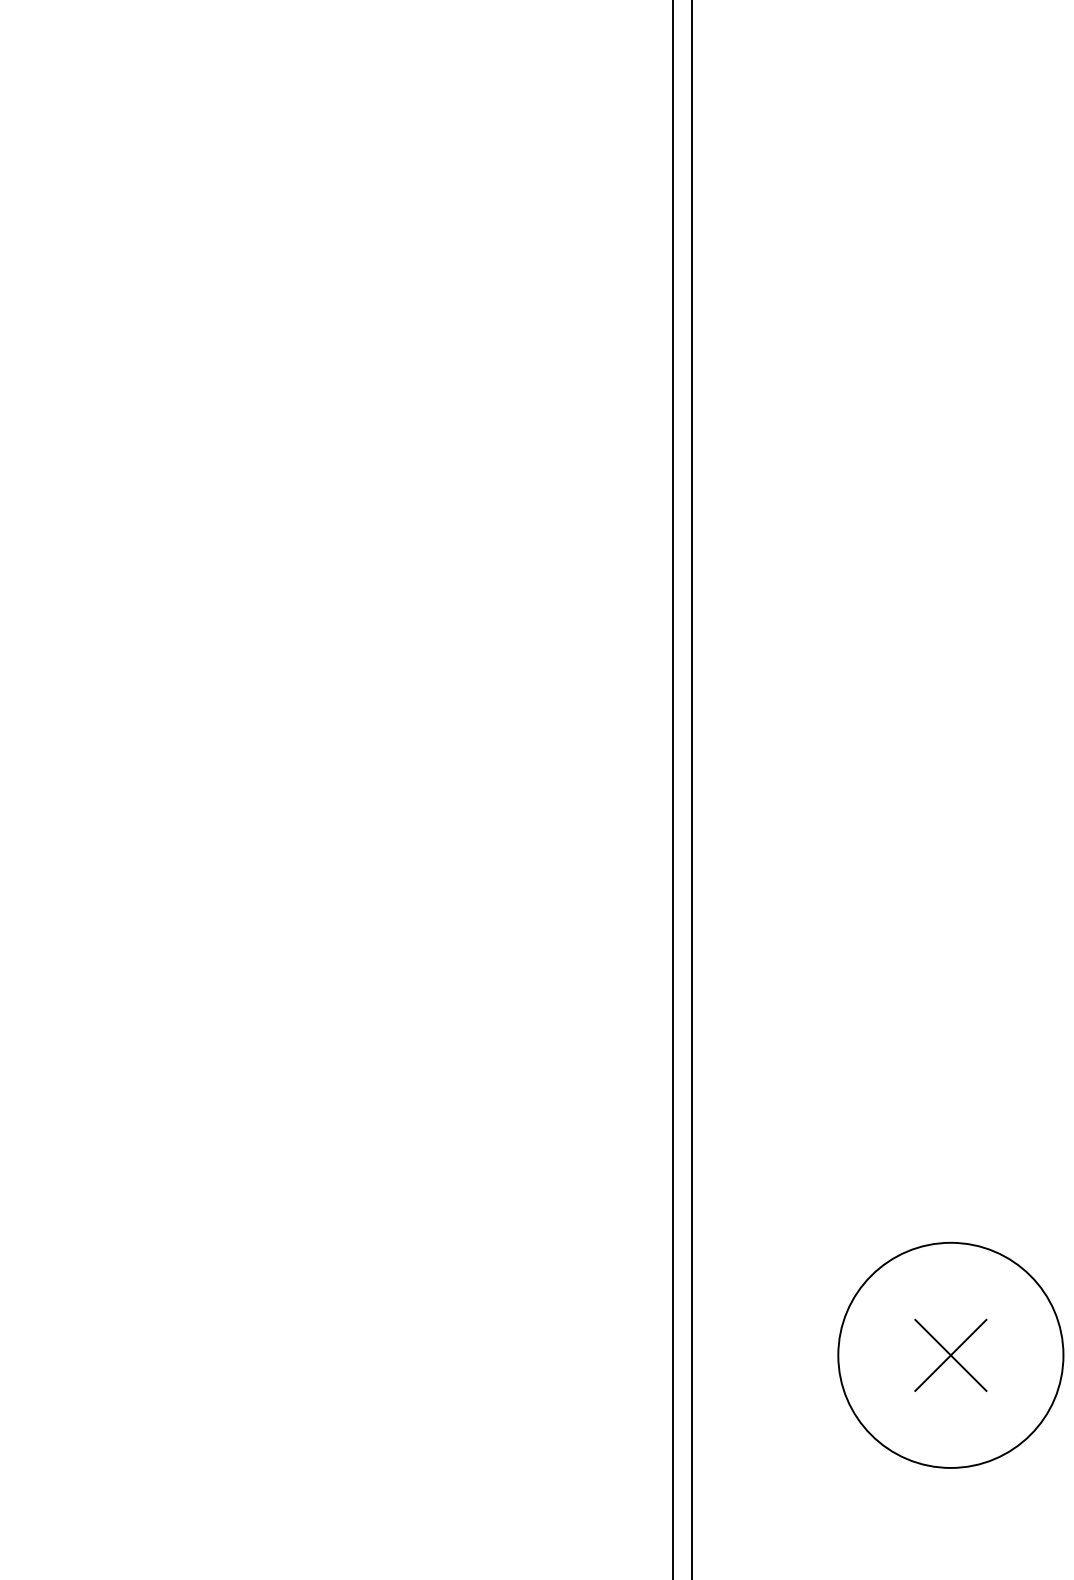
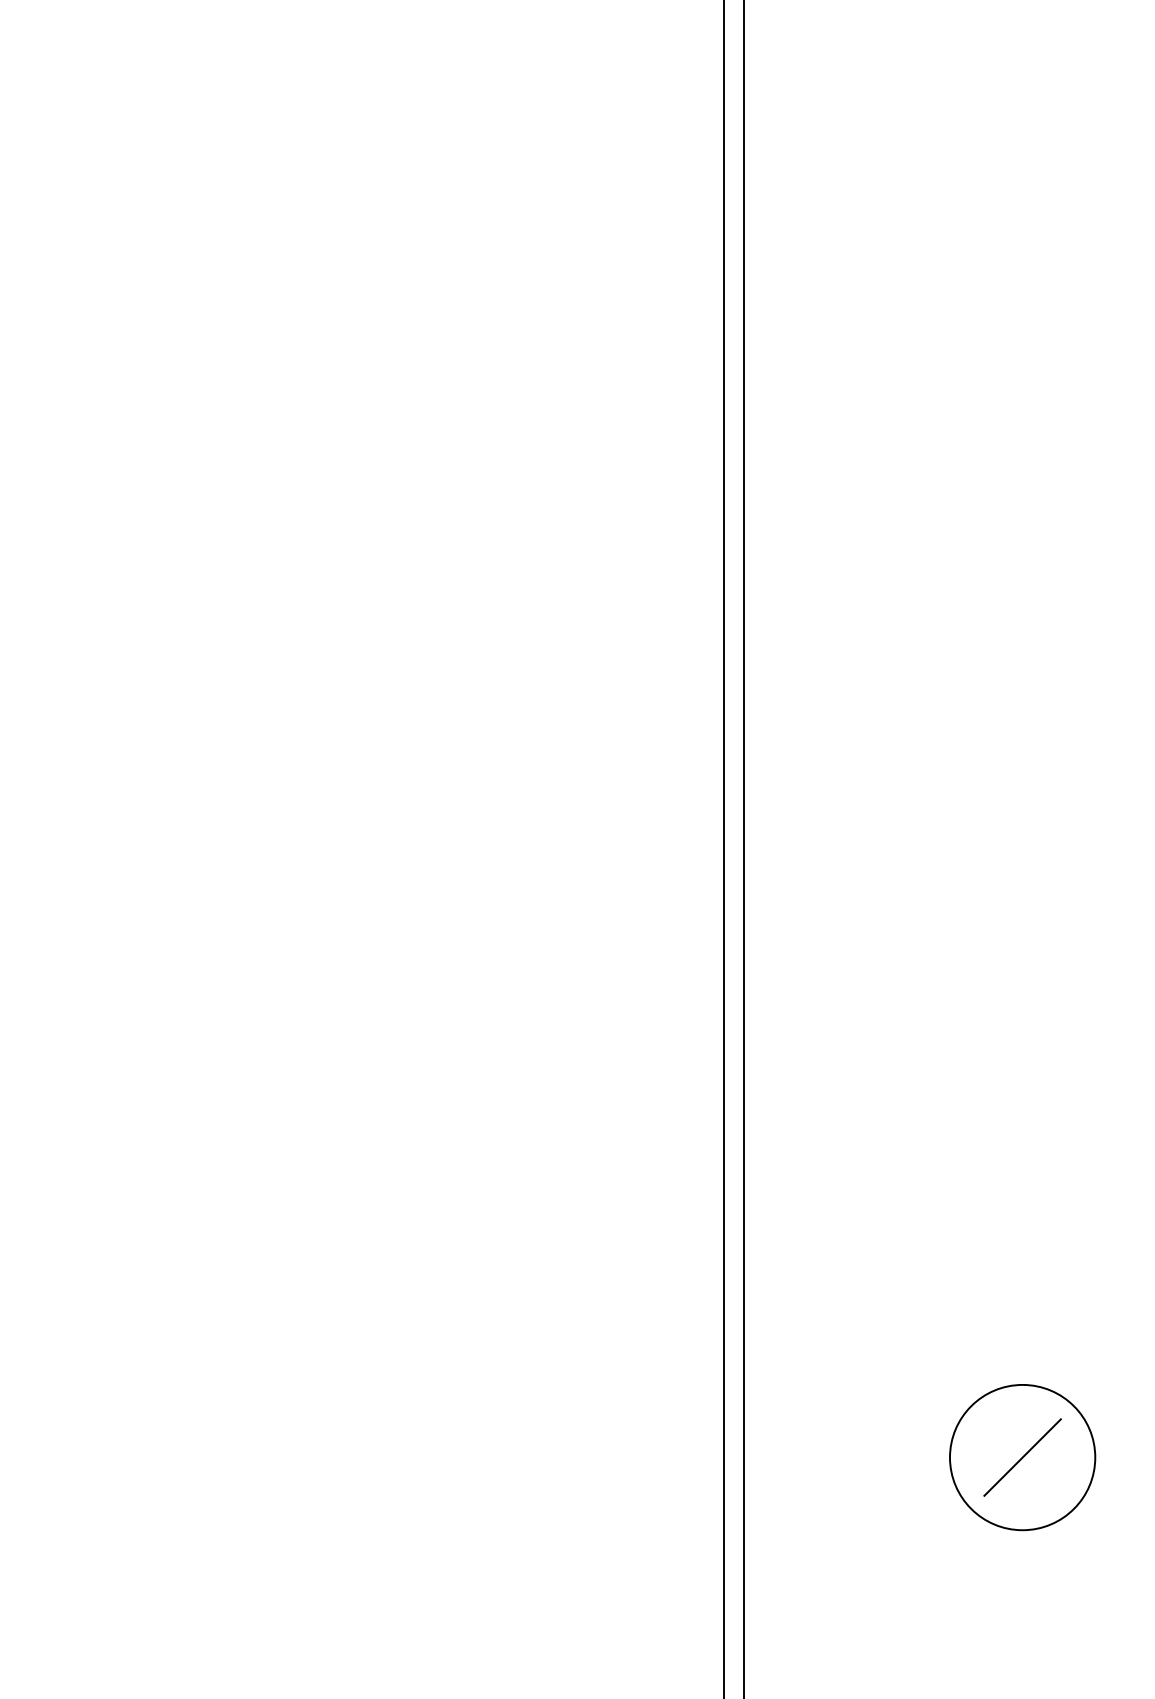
circle: (950, 1355) -> (1022, 1457), size x0.6
line: (950, 1355) -> (1022, 1457), removed

